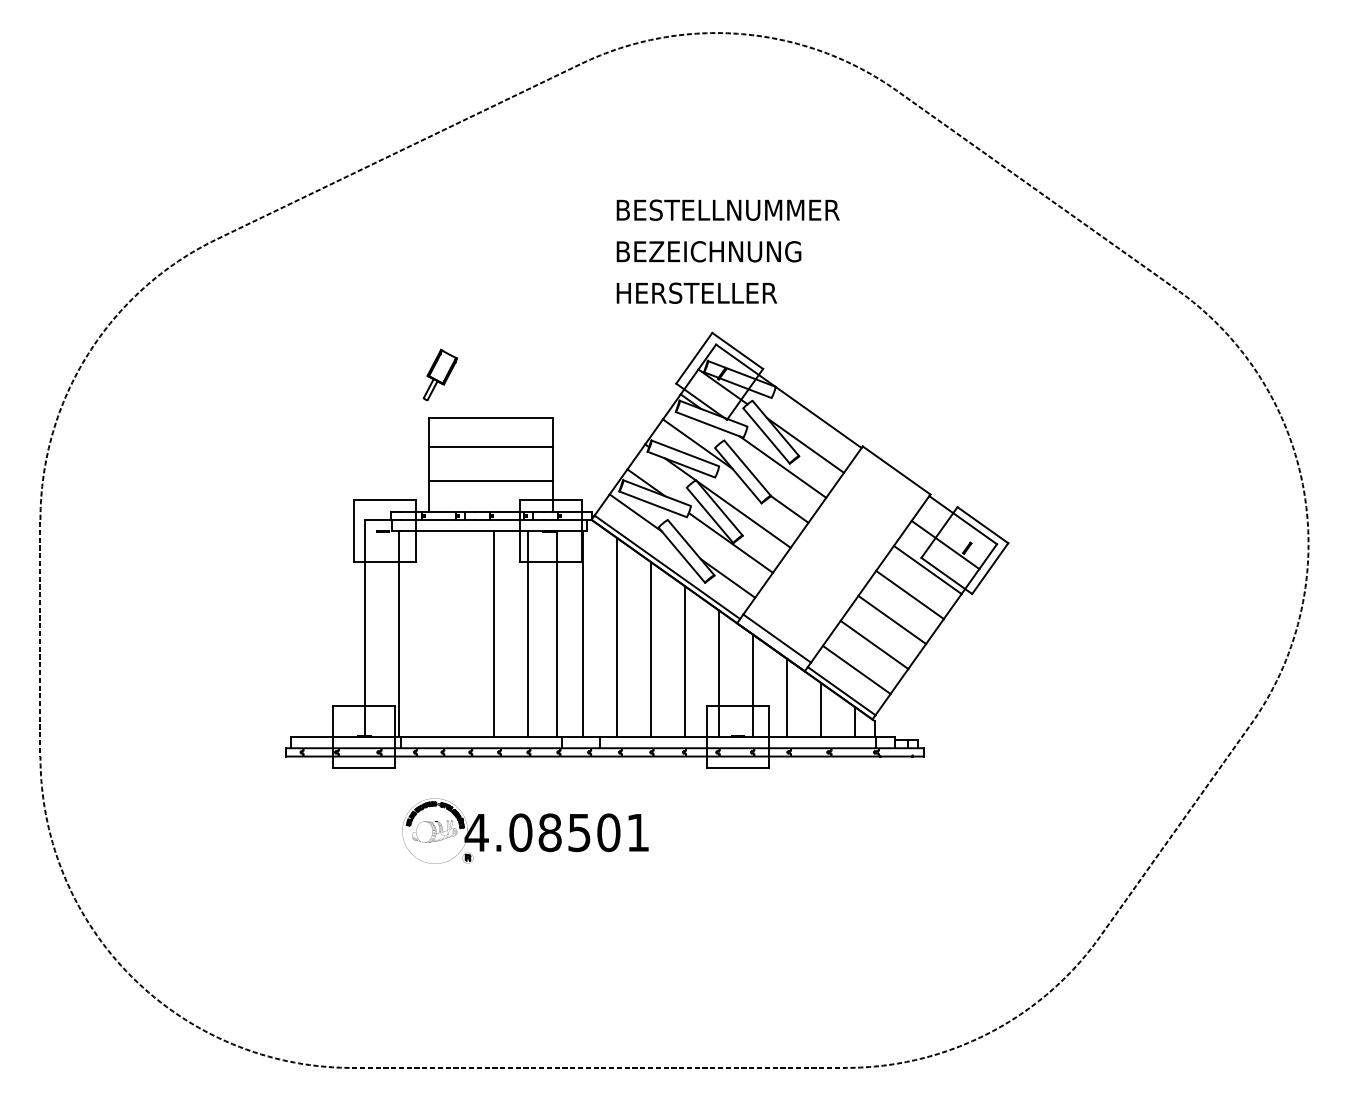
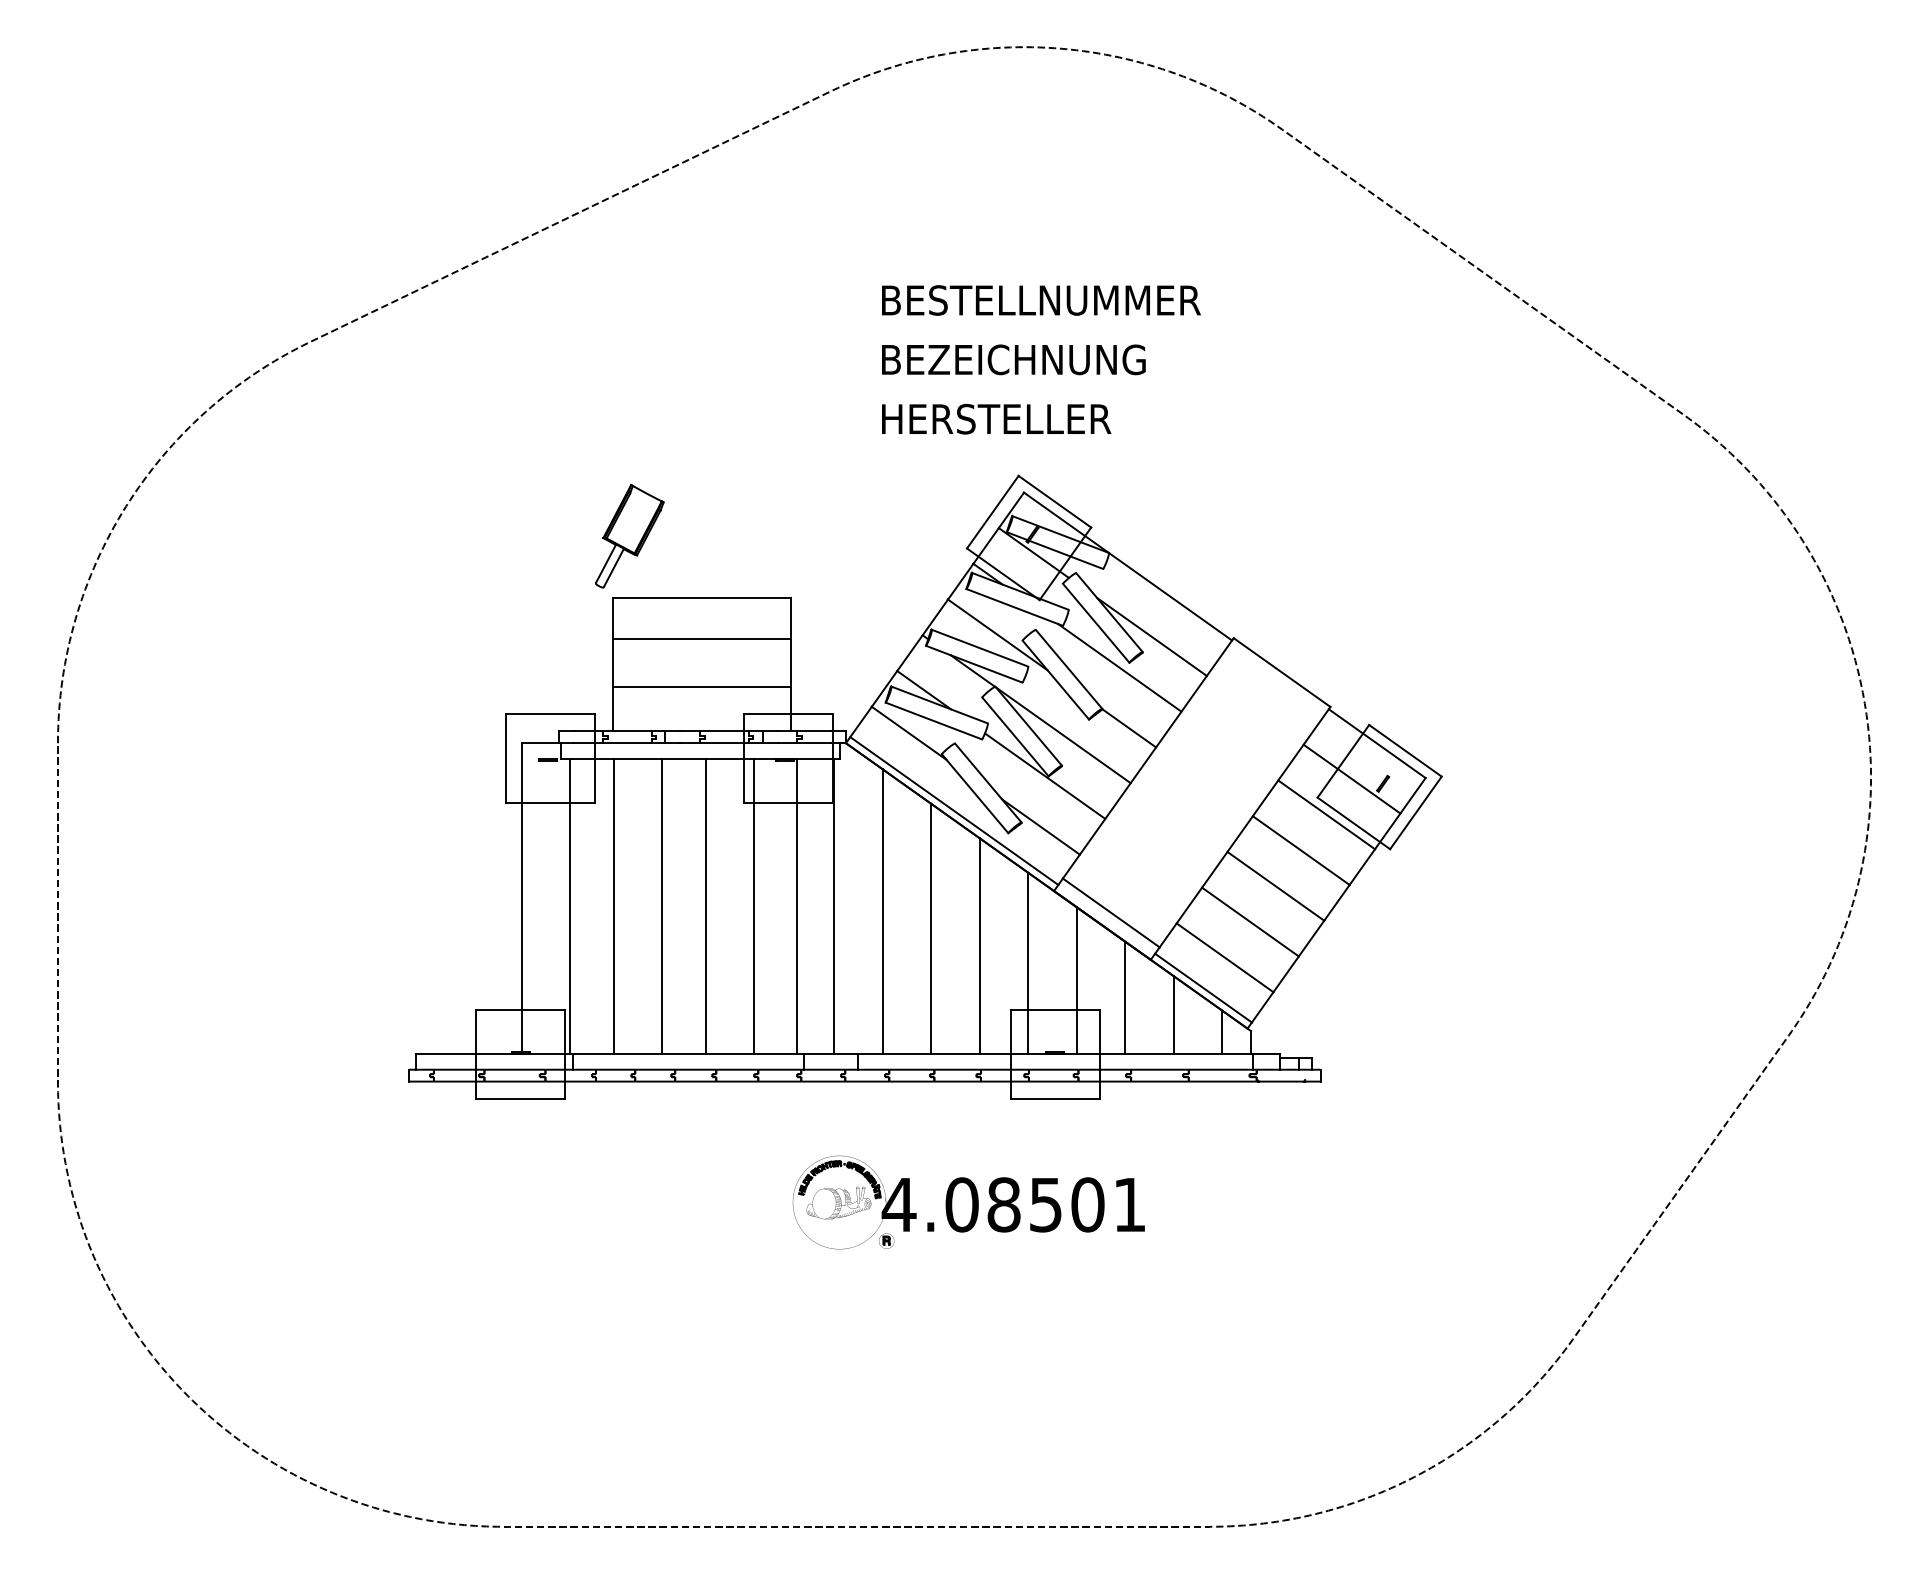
part: (440, 374) -> (629, 535), size x1.43
line: (429, 633) -> (614, 905), added
line: (463, 633) -> (662, 905), added
part: (525, 830) -> (968, 1201), moved

